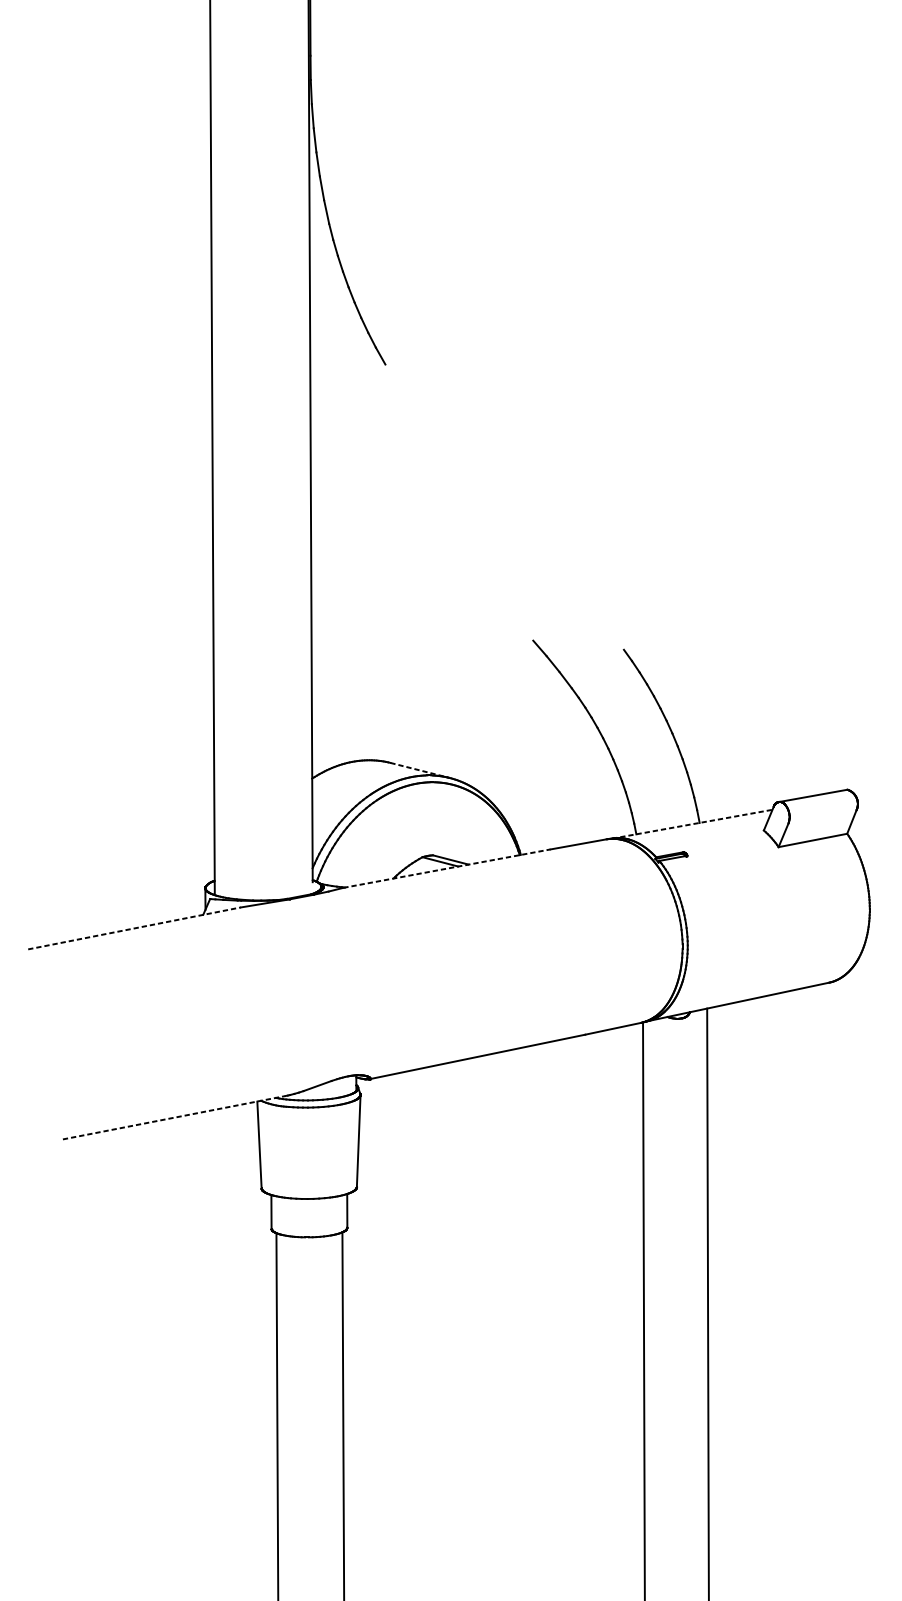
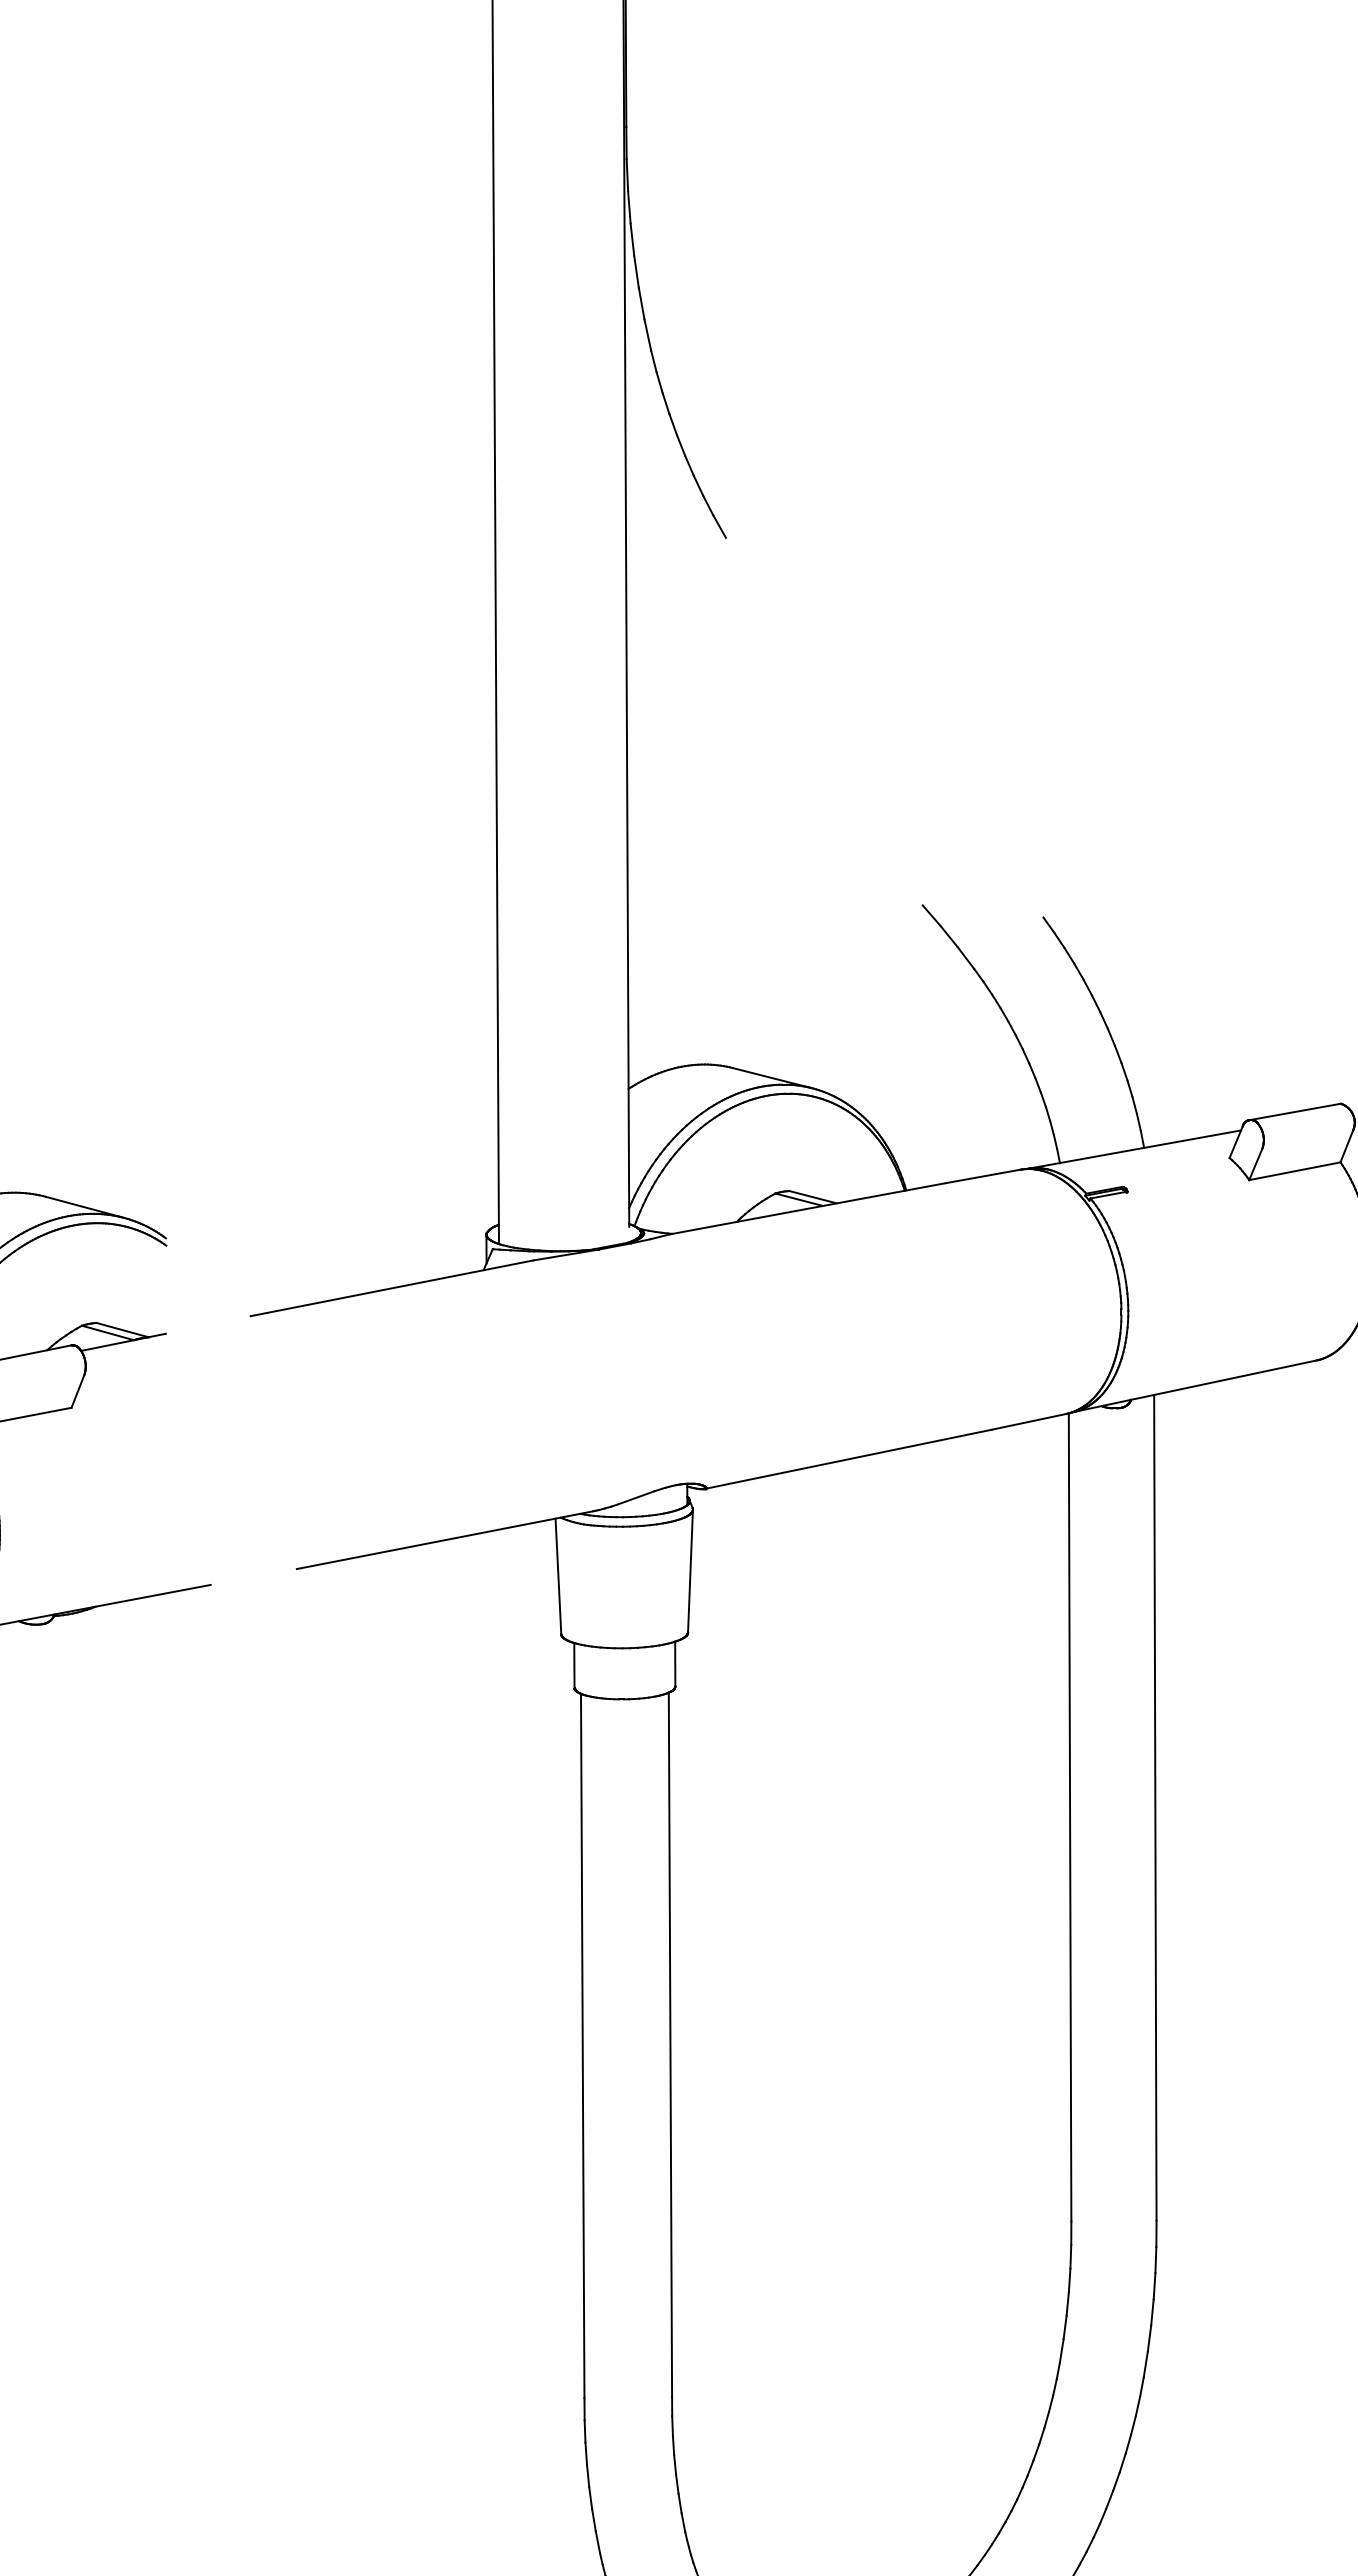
line: (420, 770) -> (772, 1078), dashed -> solid
line: (692, 824) -> (1134, 1149), dashed -> solid
line: (447, 868) -> (808, 1208), dashed -> solid
line: (134, 928) -> (392, 1288), dashed -> solid
line: (174, 1117) -> (445, 1540), dashed -> solid

